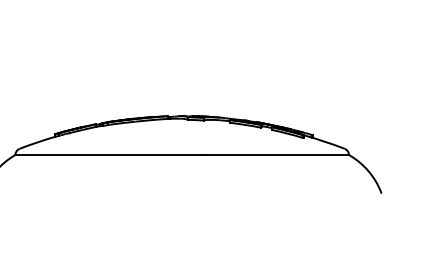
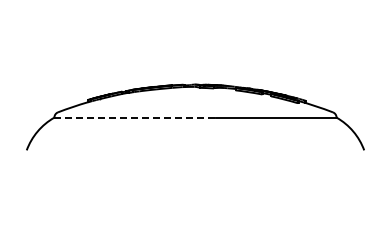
line: (111, 154) -> (135, 117), solid -> dashed

